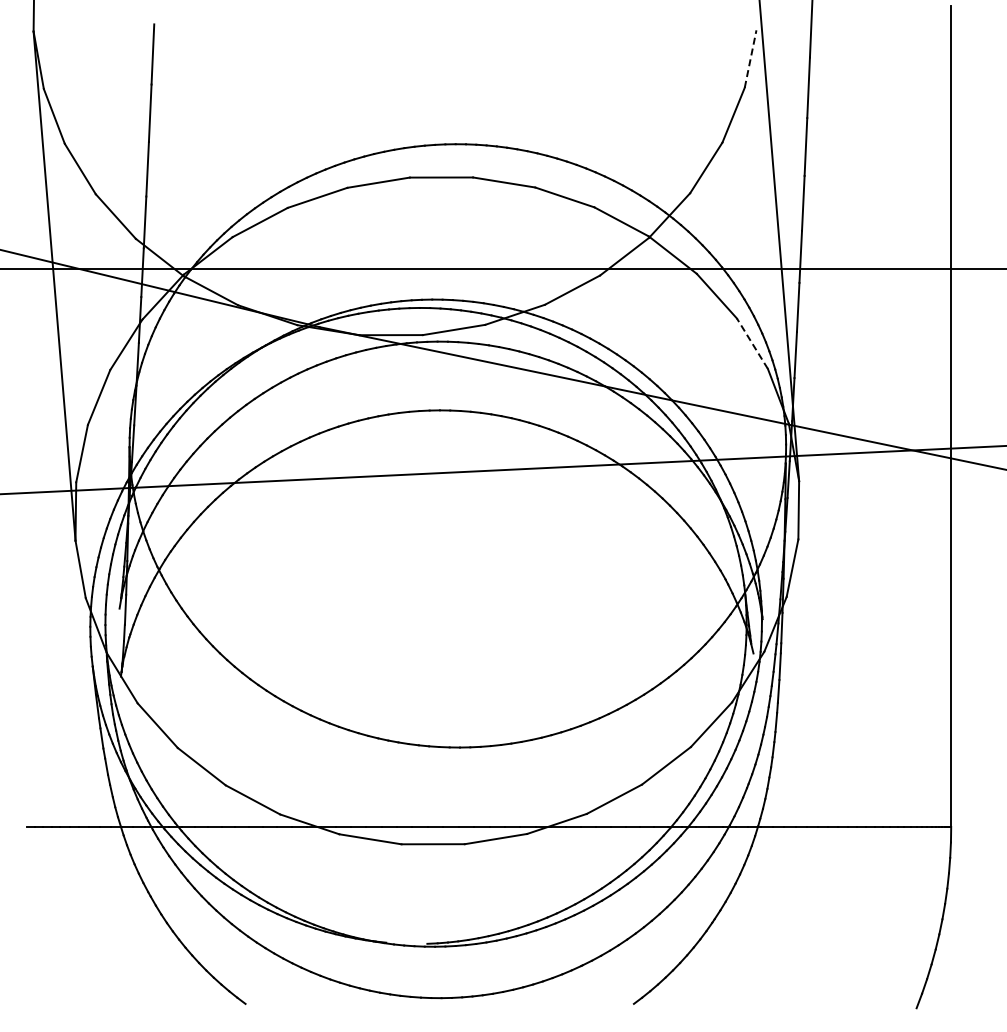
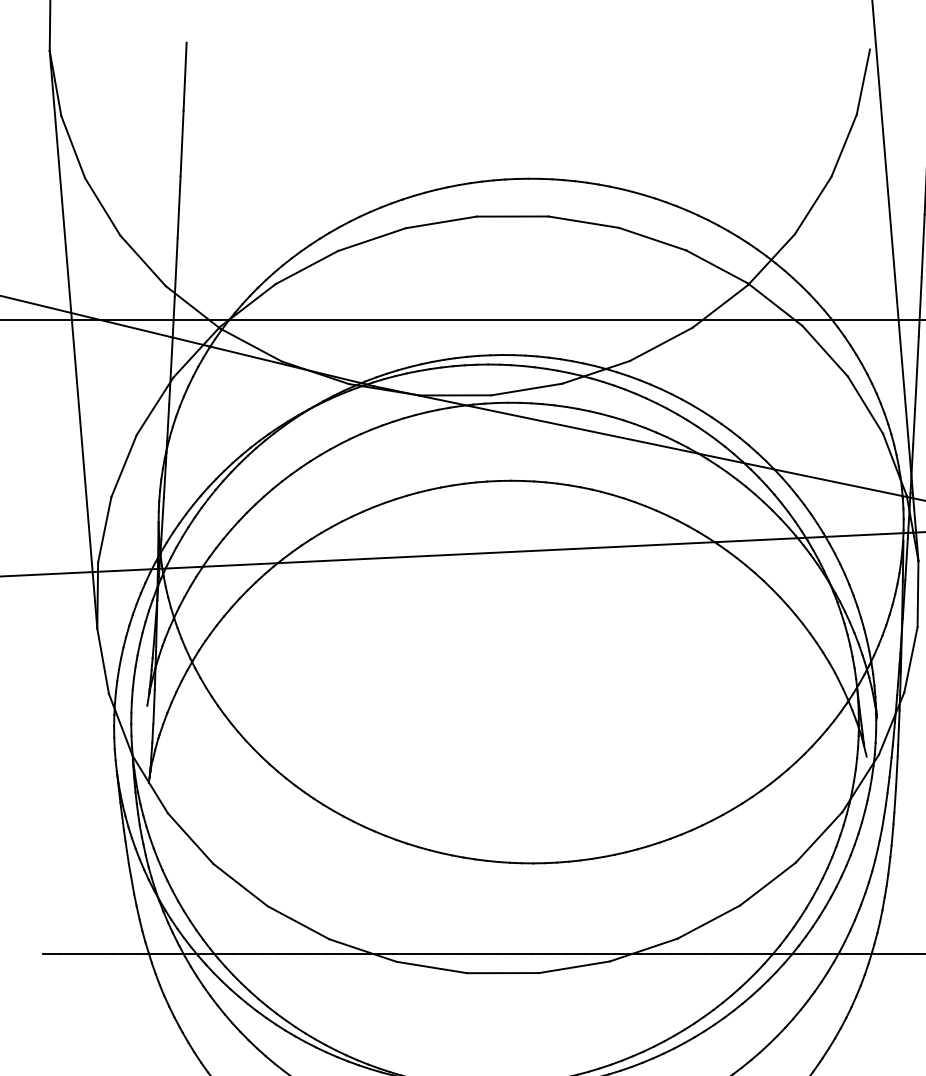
line: (750, 58) -> (863, 81), dashed -> solid
line: (752, 343) -> (865, 404), dashed -> solid

